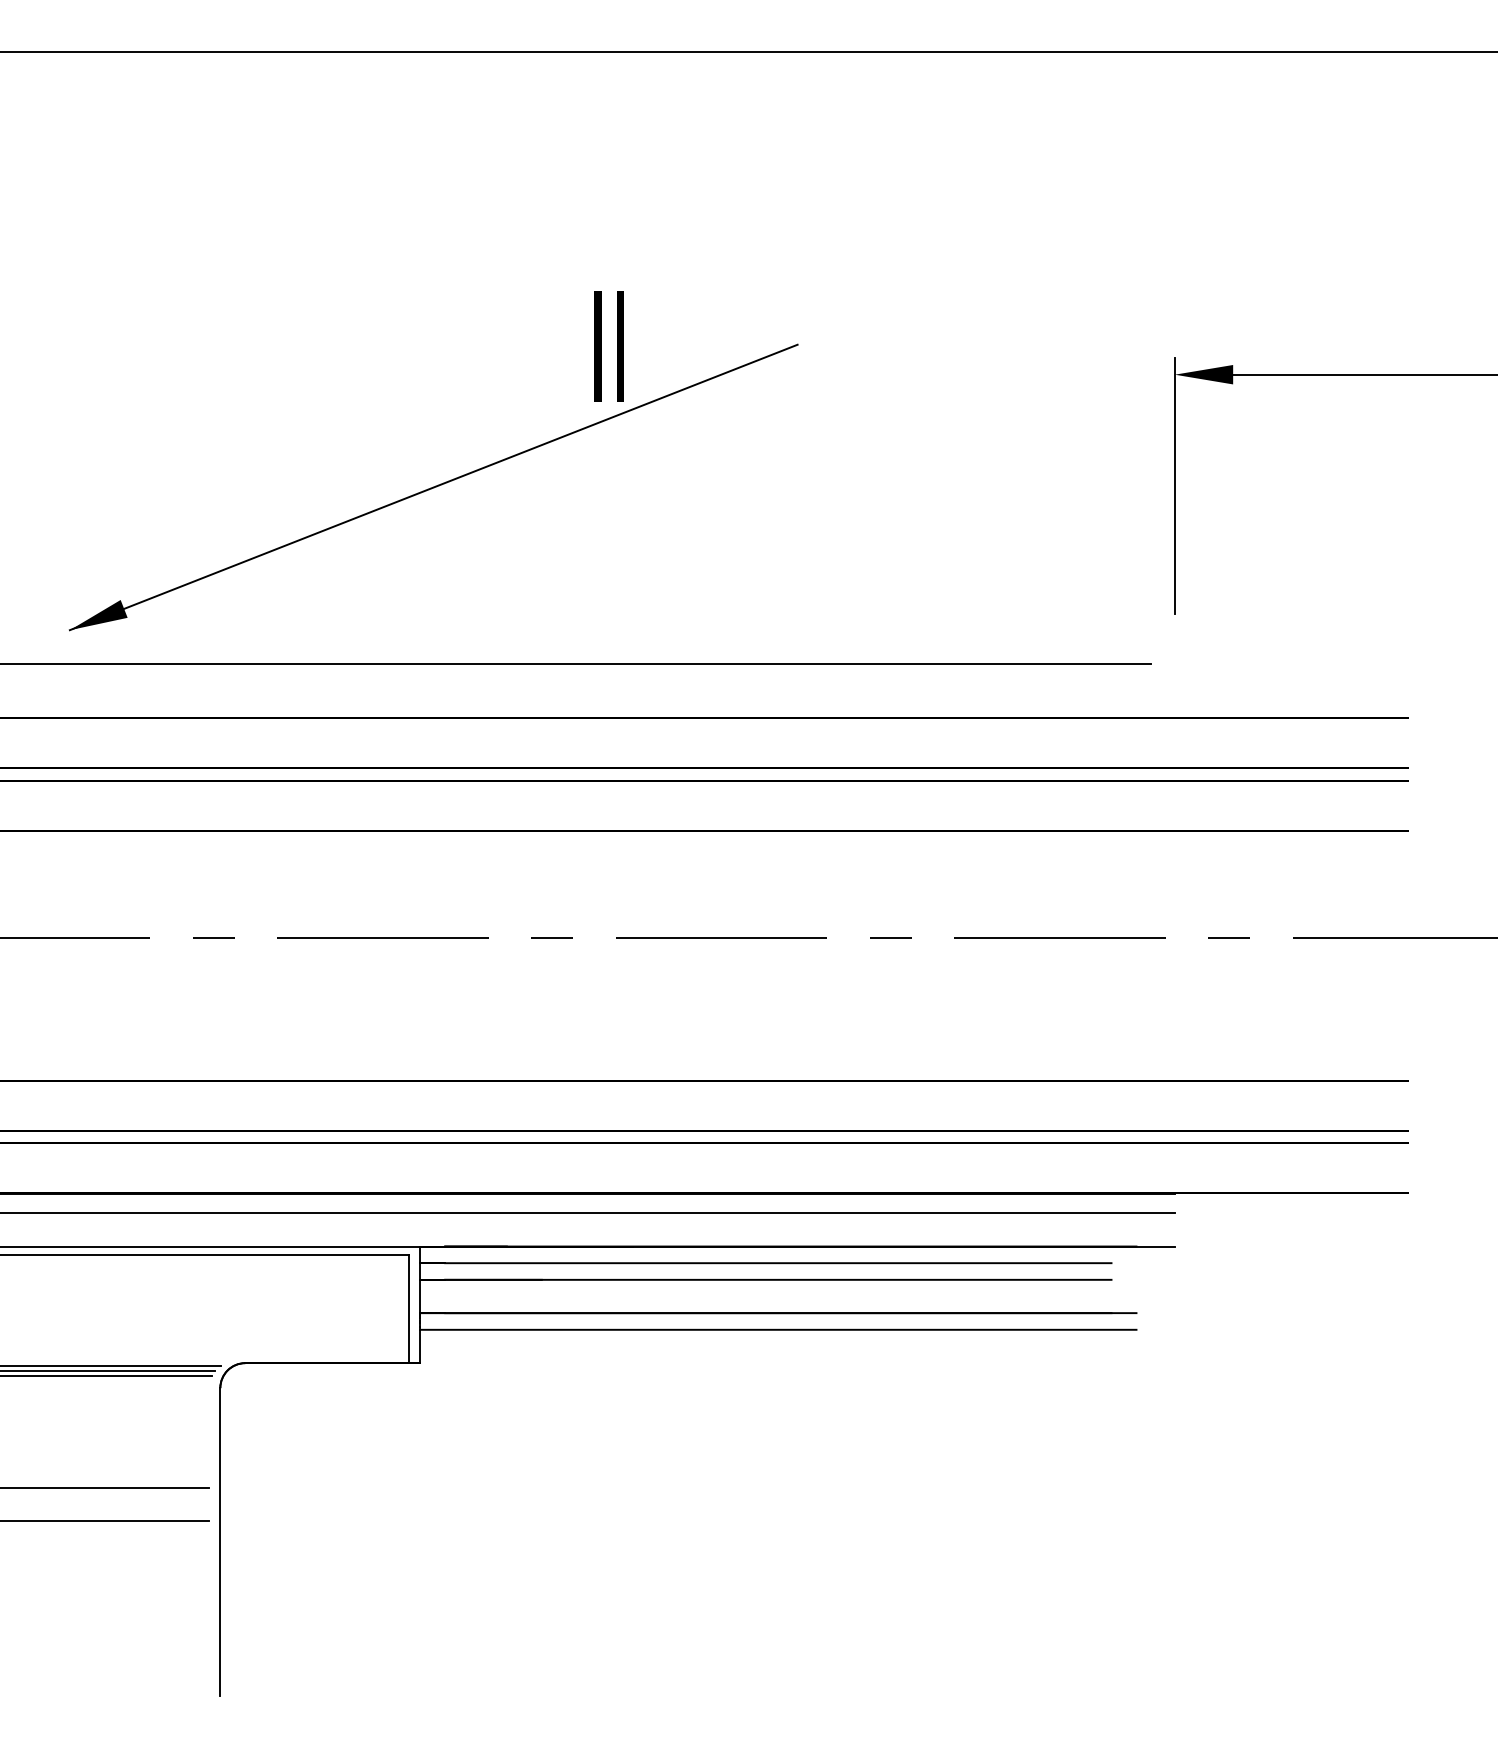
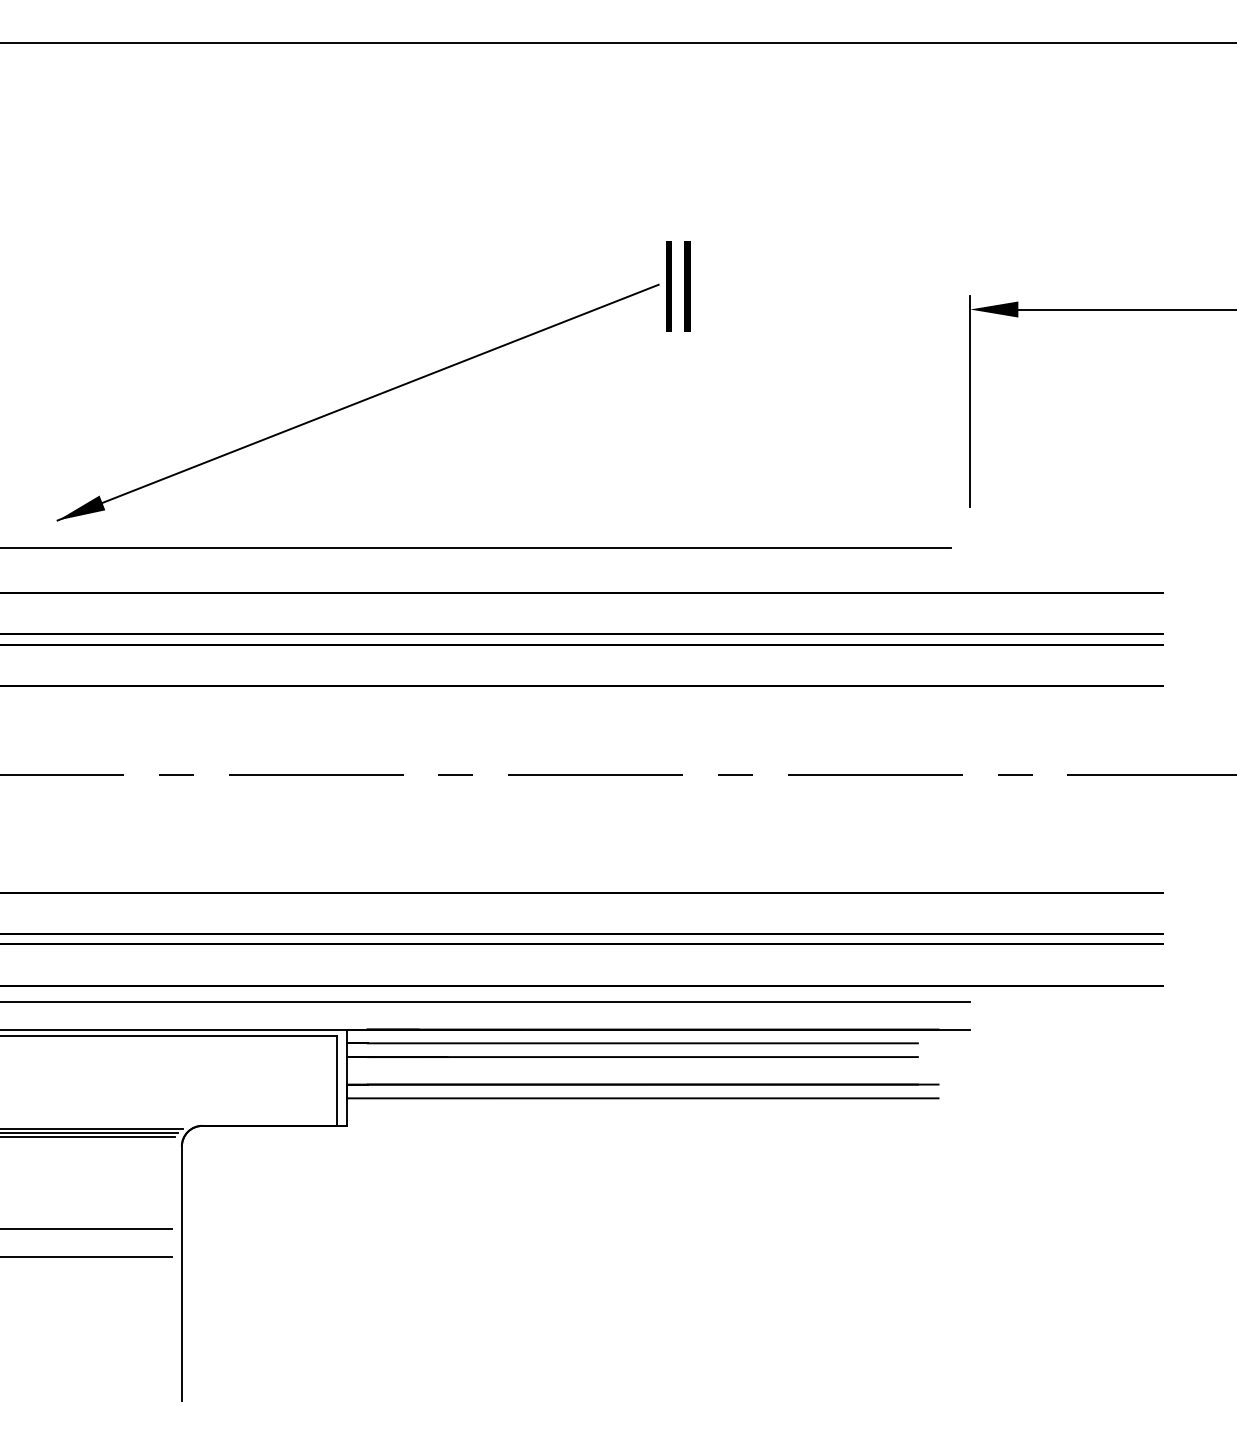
text: (608, 346) -> (677, 286), moved

